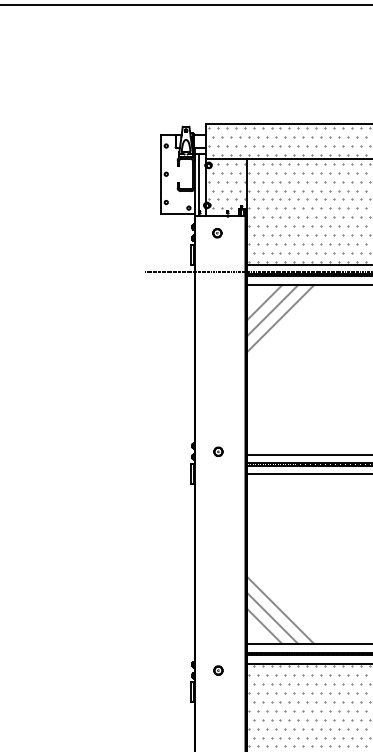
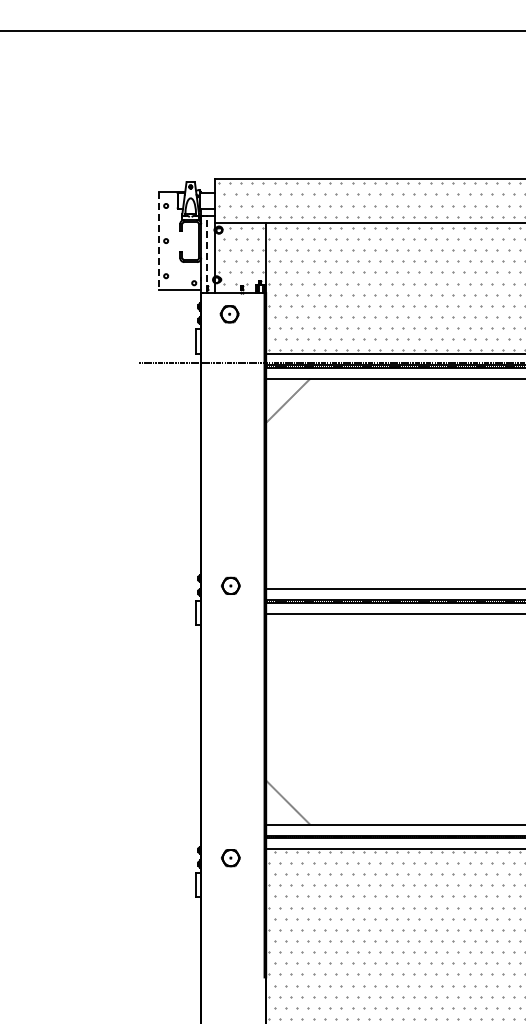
line: (160, 174) -> (159, 241), solid -> dashed
line: (198, 185) -> (206, 254), solid -> dashed
part: (217, 233) -> (229, 314), size x1.6
line: (272, 310) -> (297, 410), removed
line: (280, 318) -> (307, 420), removed
part: (218, 451) -> (230, 585), size x1.6
line: (280, 609) -> (307, 782), removed
line: (272, 618) -> (297, 792), removed
part: (218, 670) -> (230, 857), size x1.6

